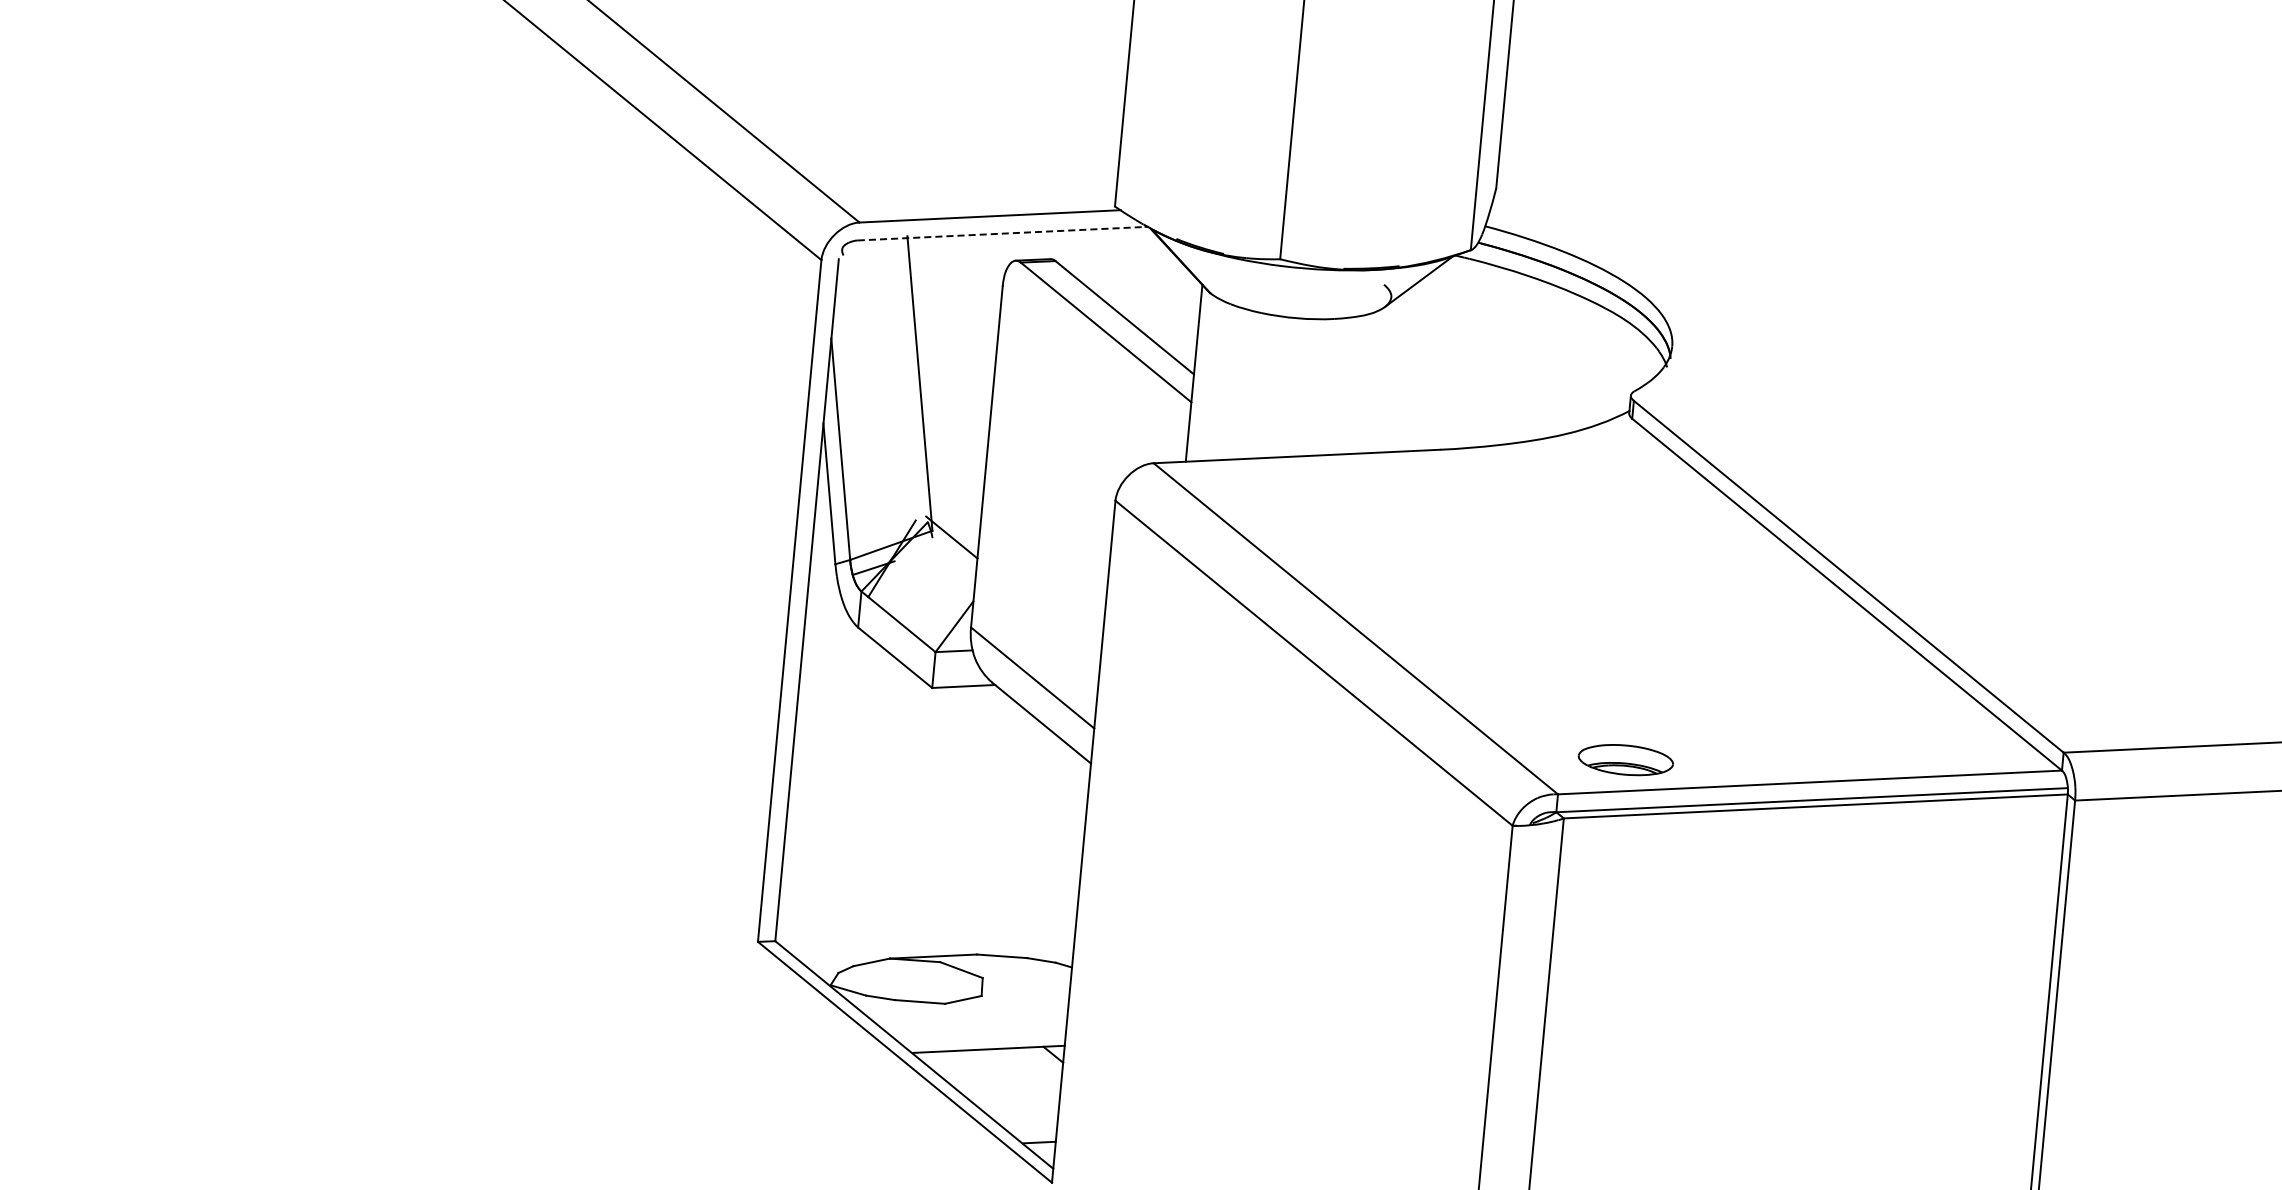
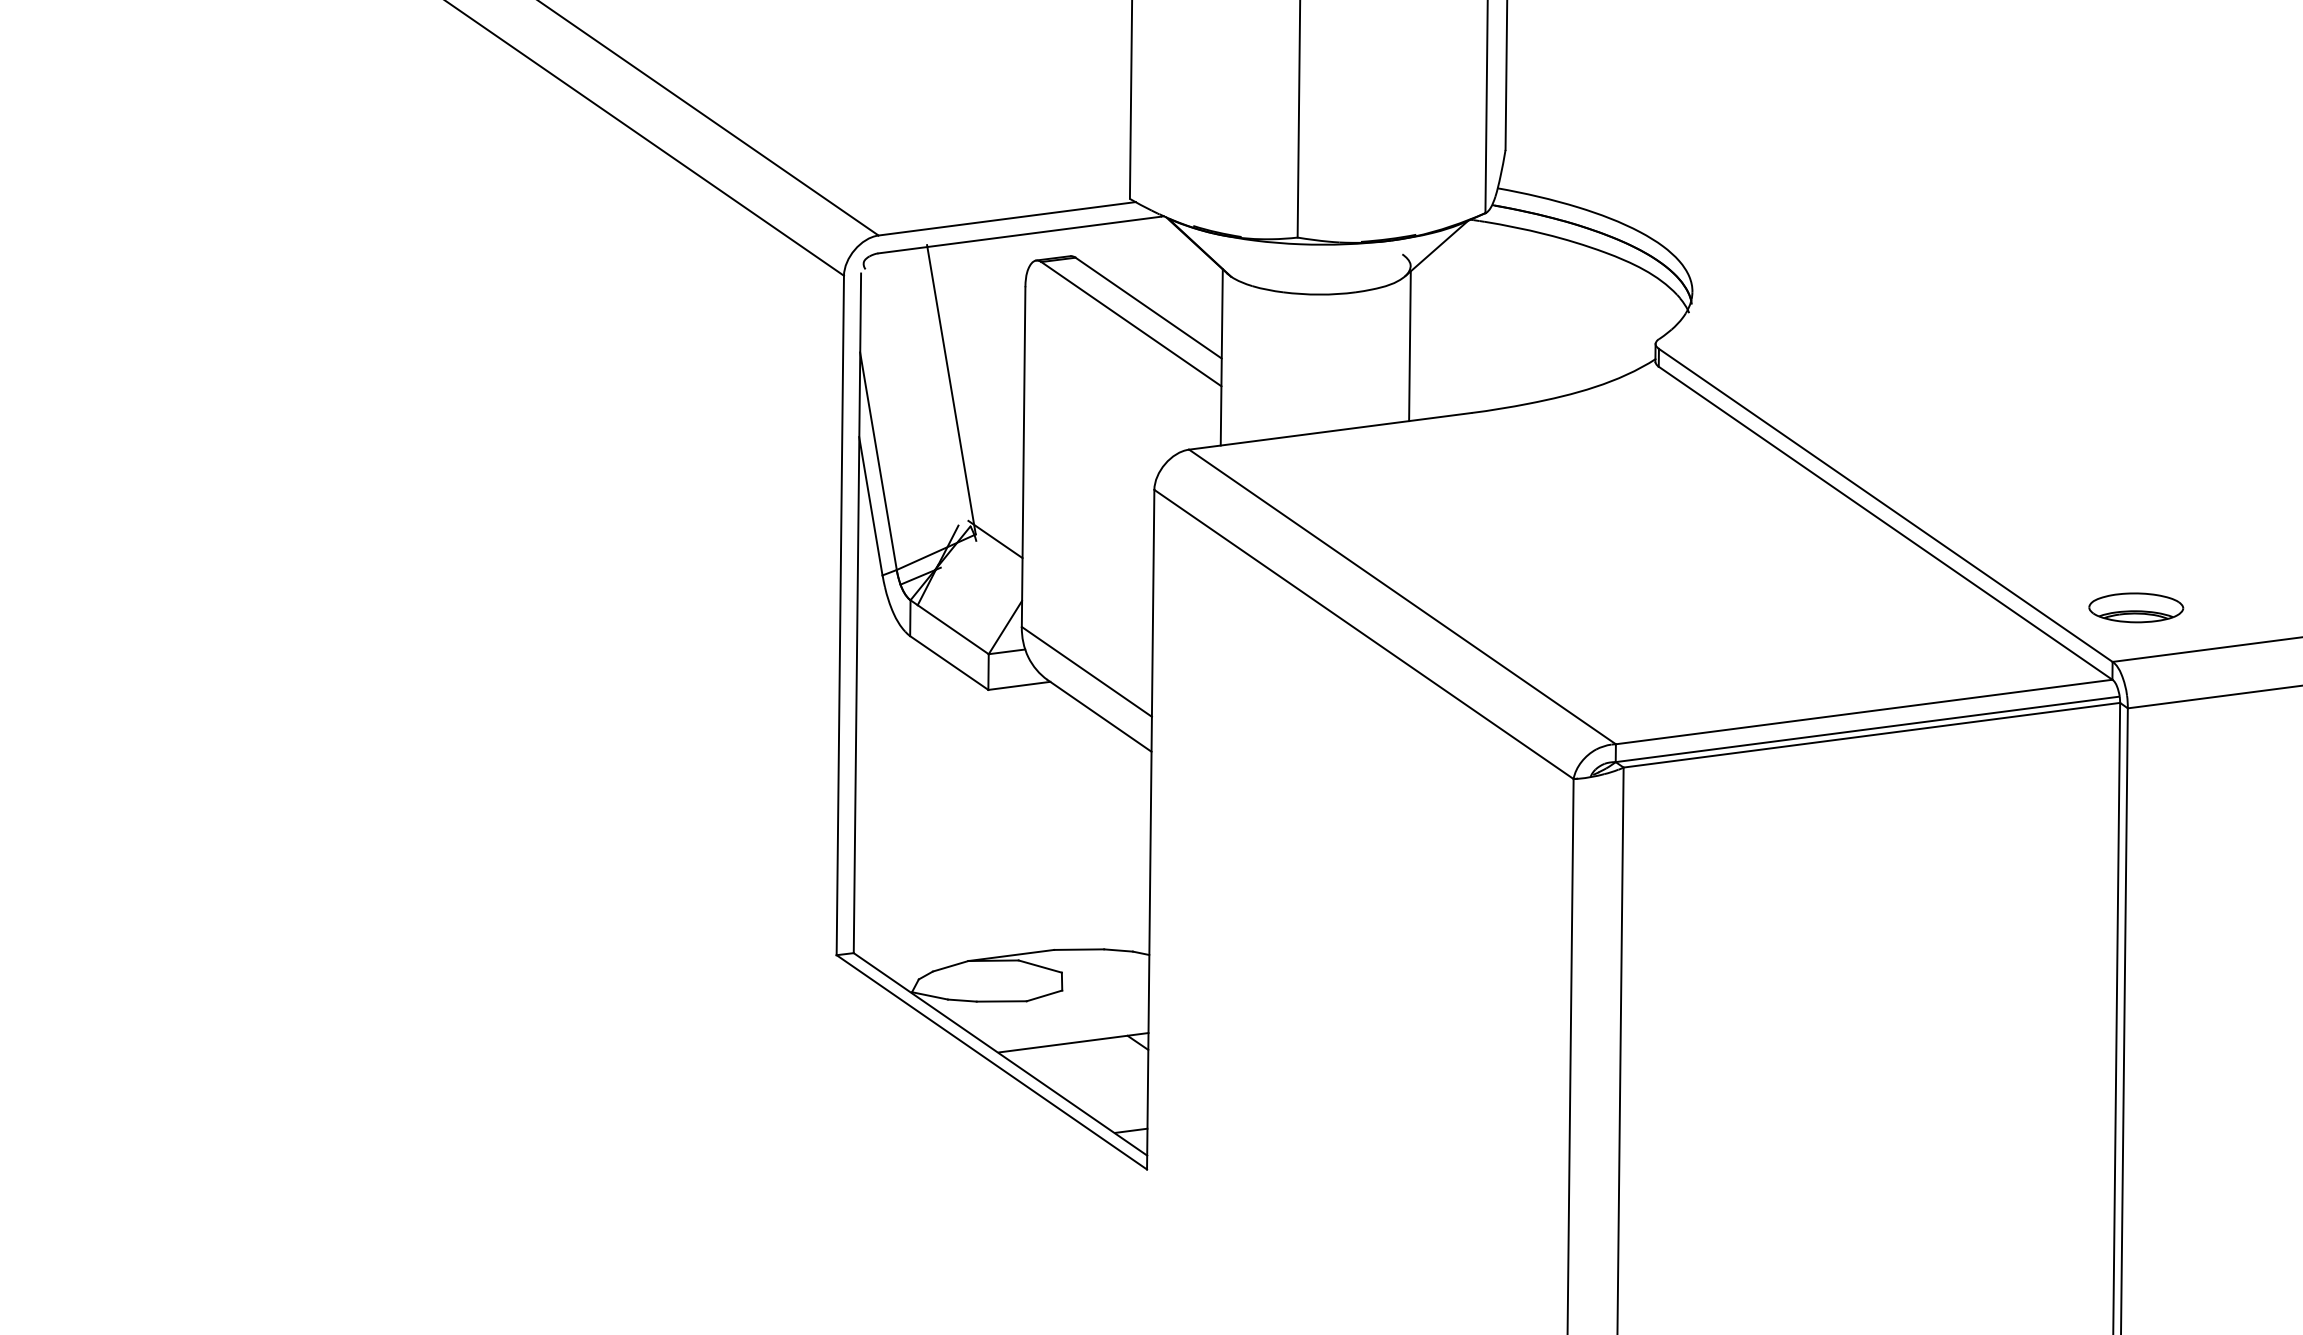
line: (1002, 234) -> (1020, 235), dashed -> solid
line: (1383, 377) -> (1409, 346), added
part: (1626, 759) -> (2136, 607), moved

